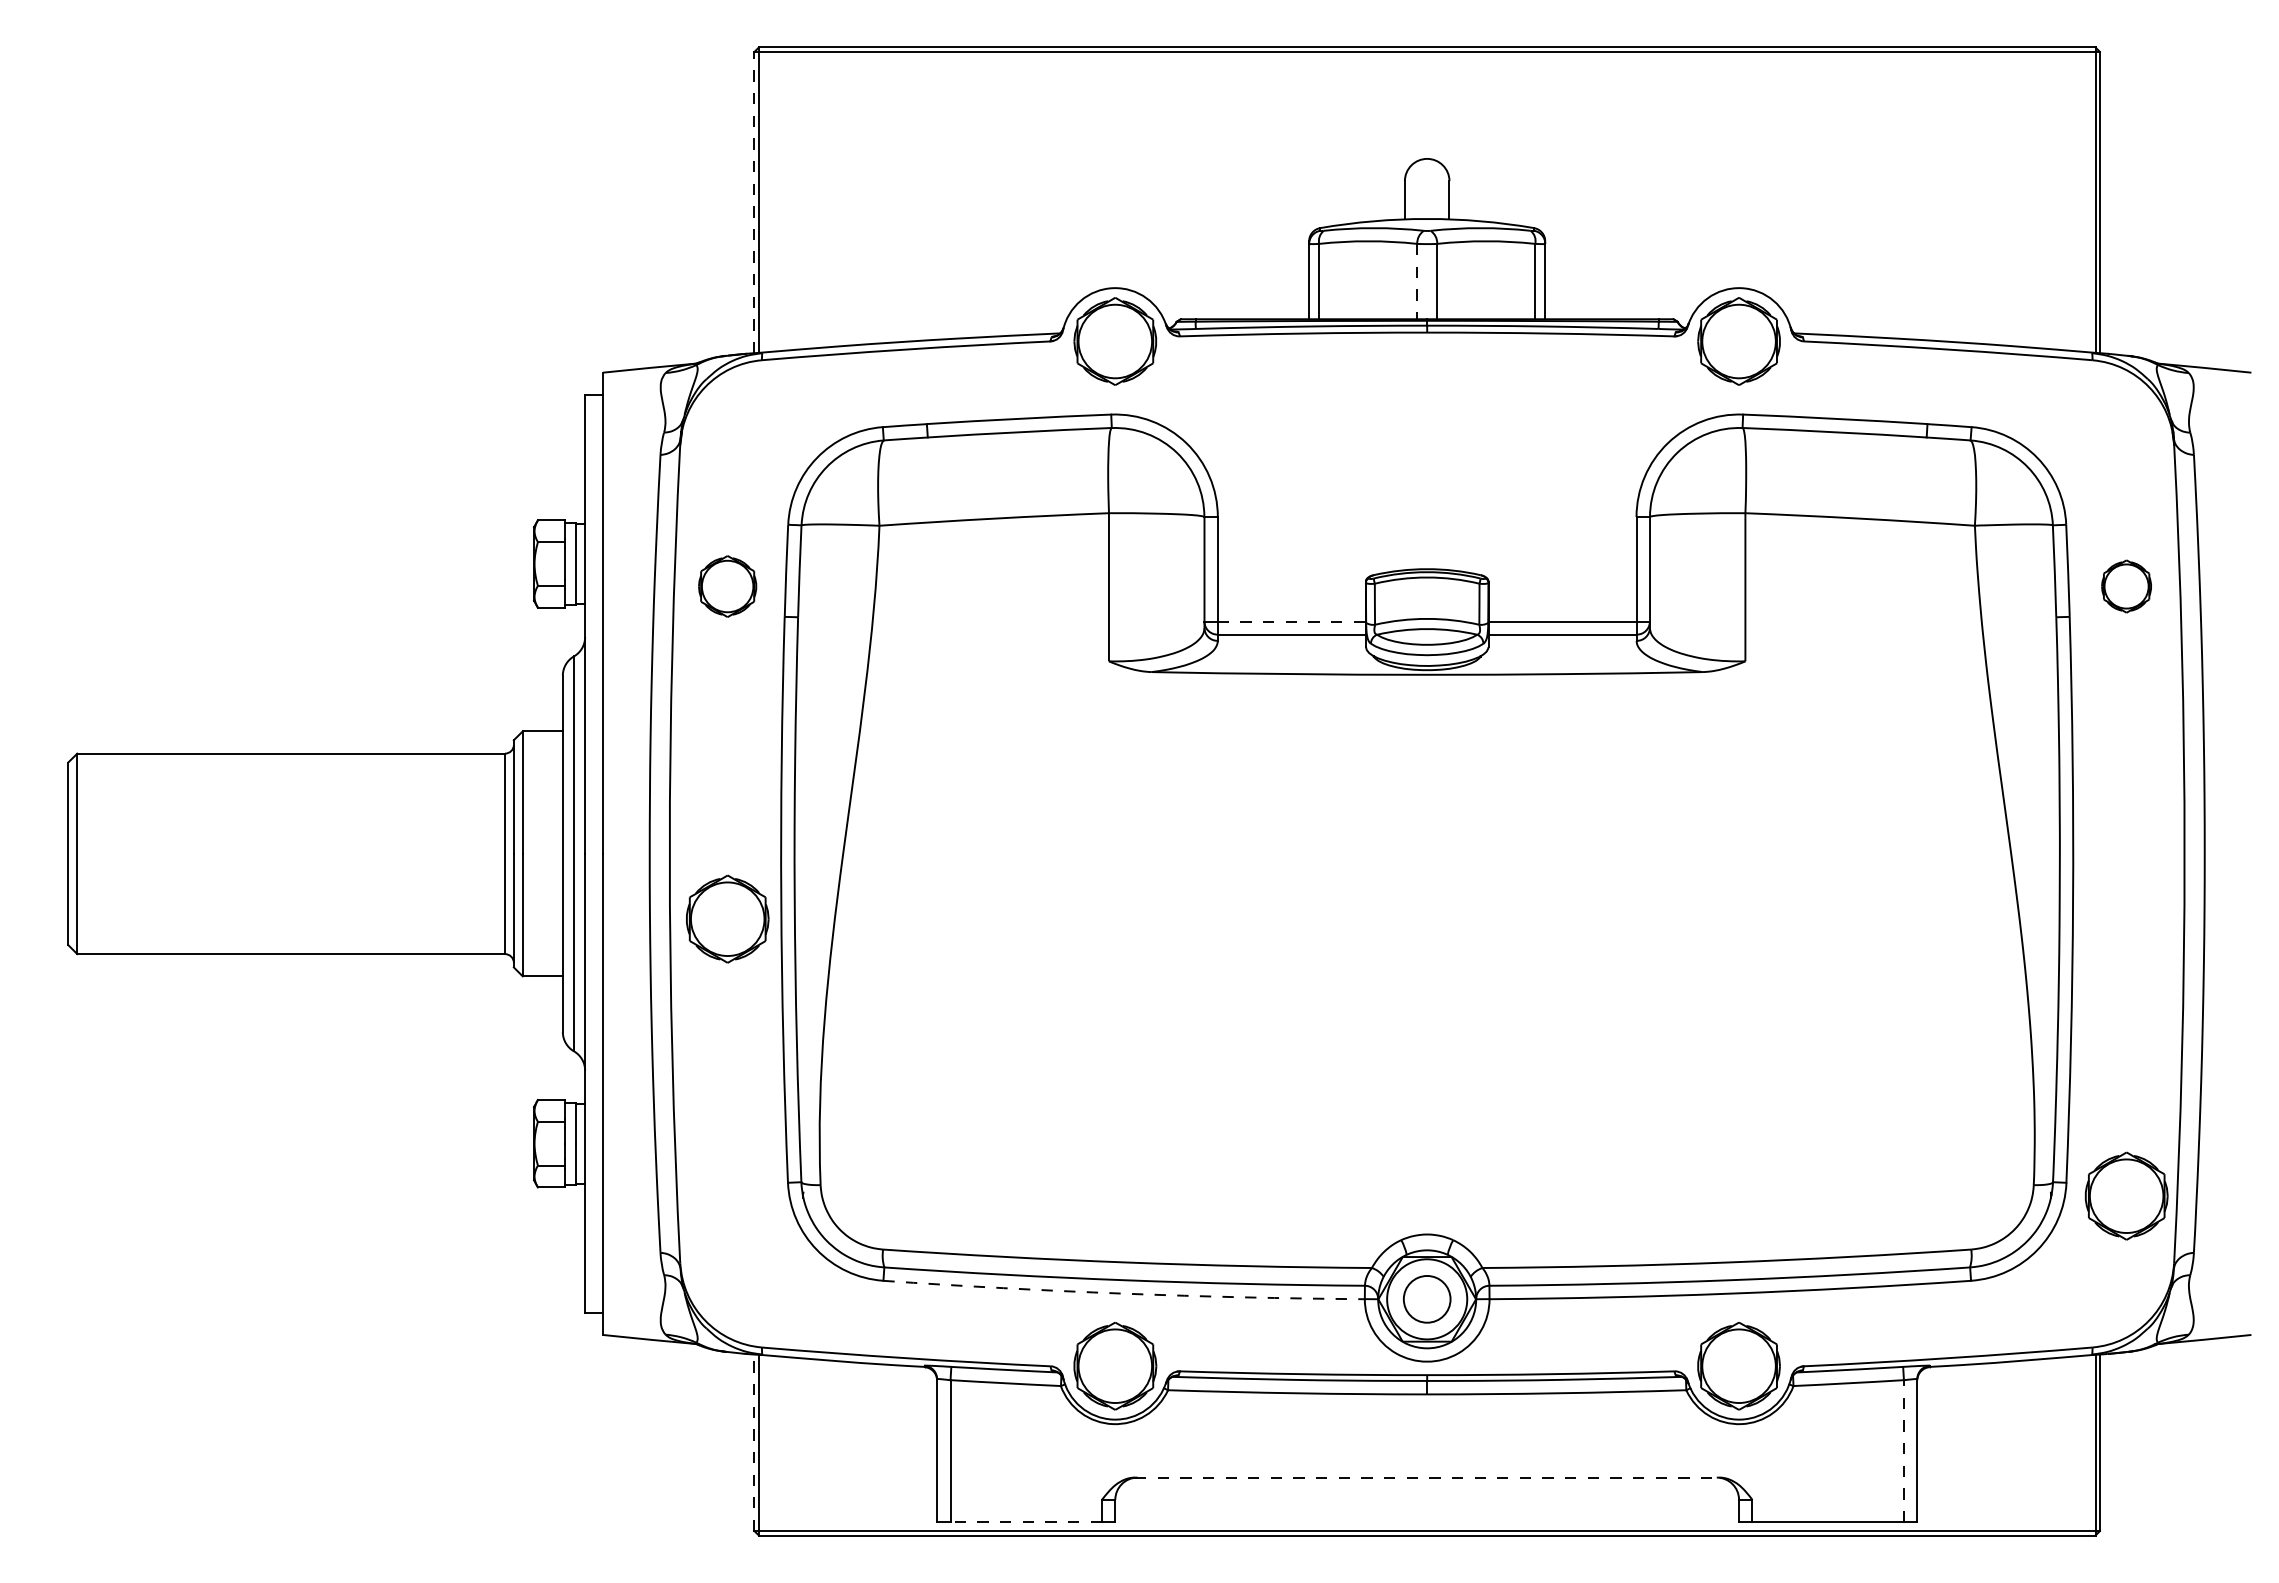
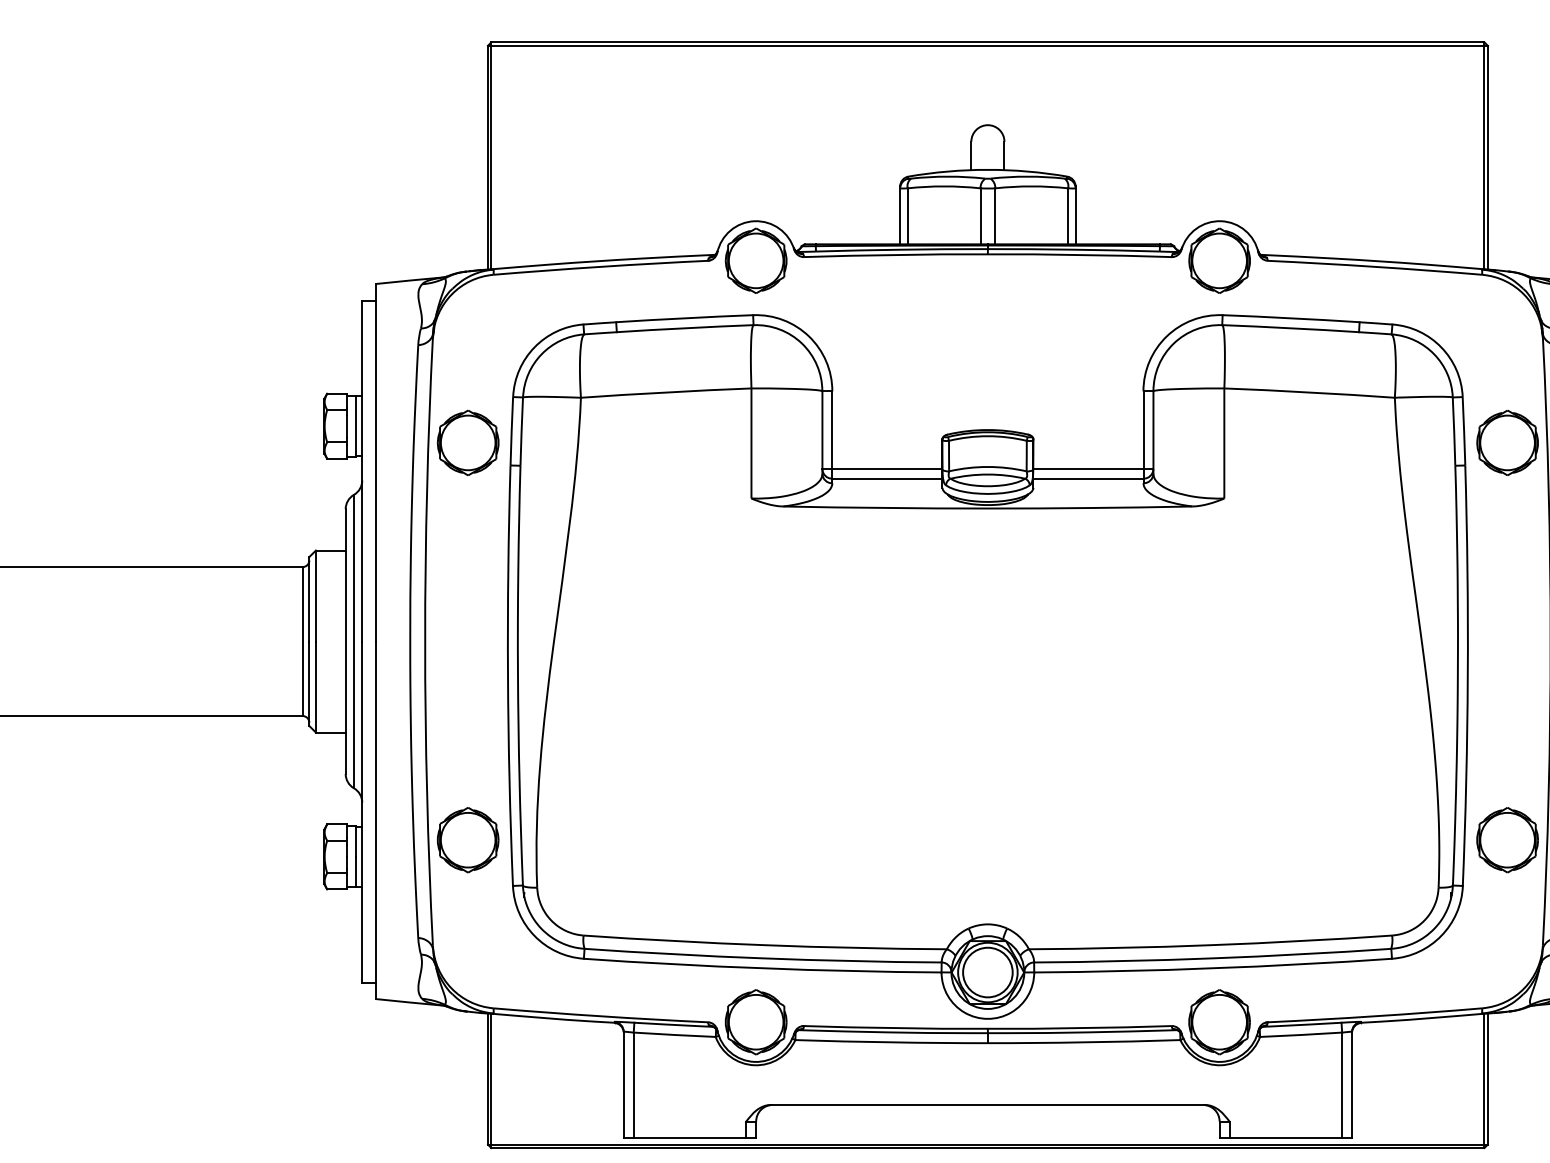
line: (754, 202) -> (488, 157), dashed -> solid
line: (1417, 281) -> (980, 216), dashed -> solid
part: (727, 586) -> (468, 442), size x1.43
part: (2126, 586) -> (1507, 442), size x1.67
line: (1292, 621) -> (887, 468), dashed -> solid
part: (727, 918) -> (468, 839), moved
part: (2126, 1195) -> (1507, 839), moved
arc: (1123, 1293) -> (762, 968), dashed -> solid
circle: (1426, 1298) -> (987, 971), size x1.43
line: (754, 1442) -> (488, 1078), dashed -> solid
line: (1903, 1450) -> (1341, 1084), dashed -> solid
line: (1427, 1477) -> (988, 1104), dashed -> solid
line: (1026, 1522) -> (690, 1138), dashed -> solid

